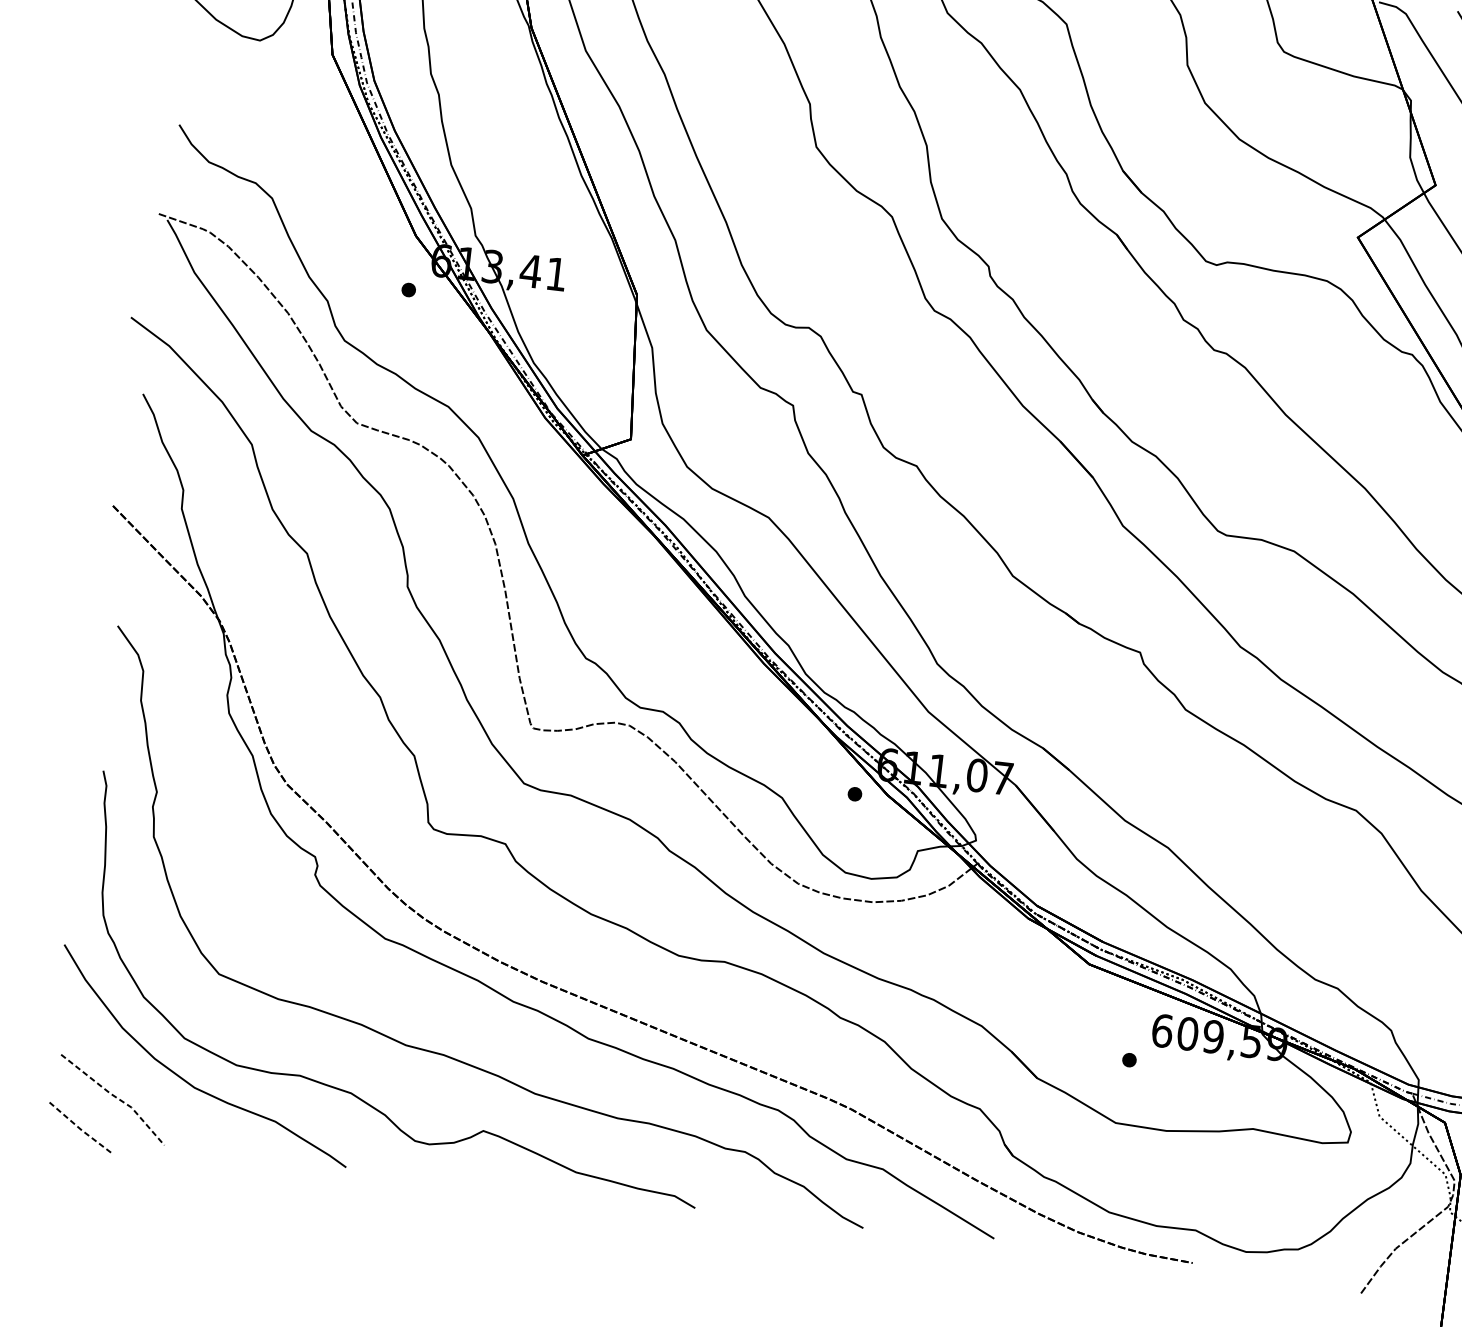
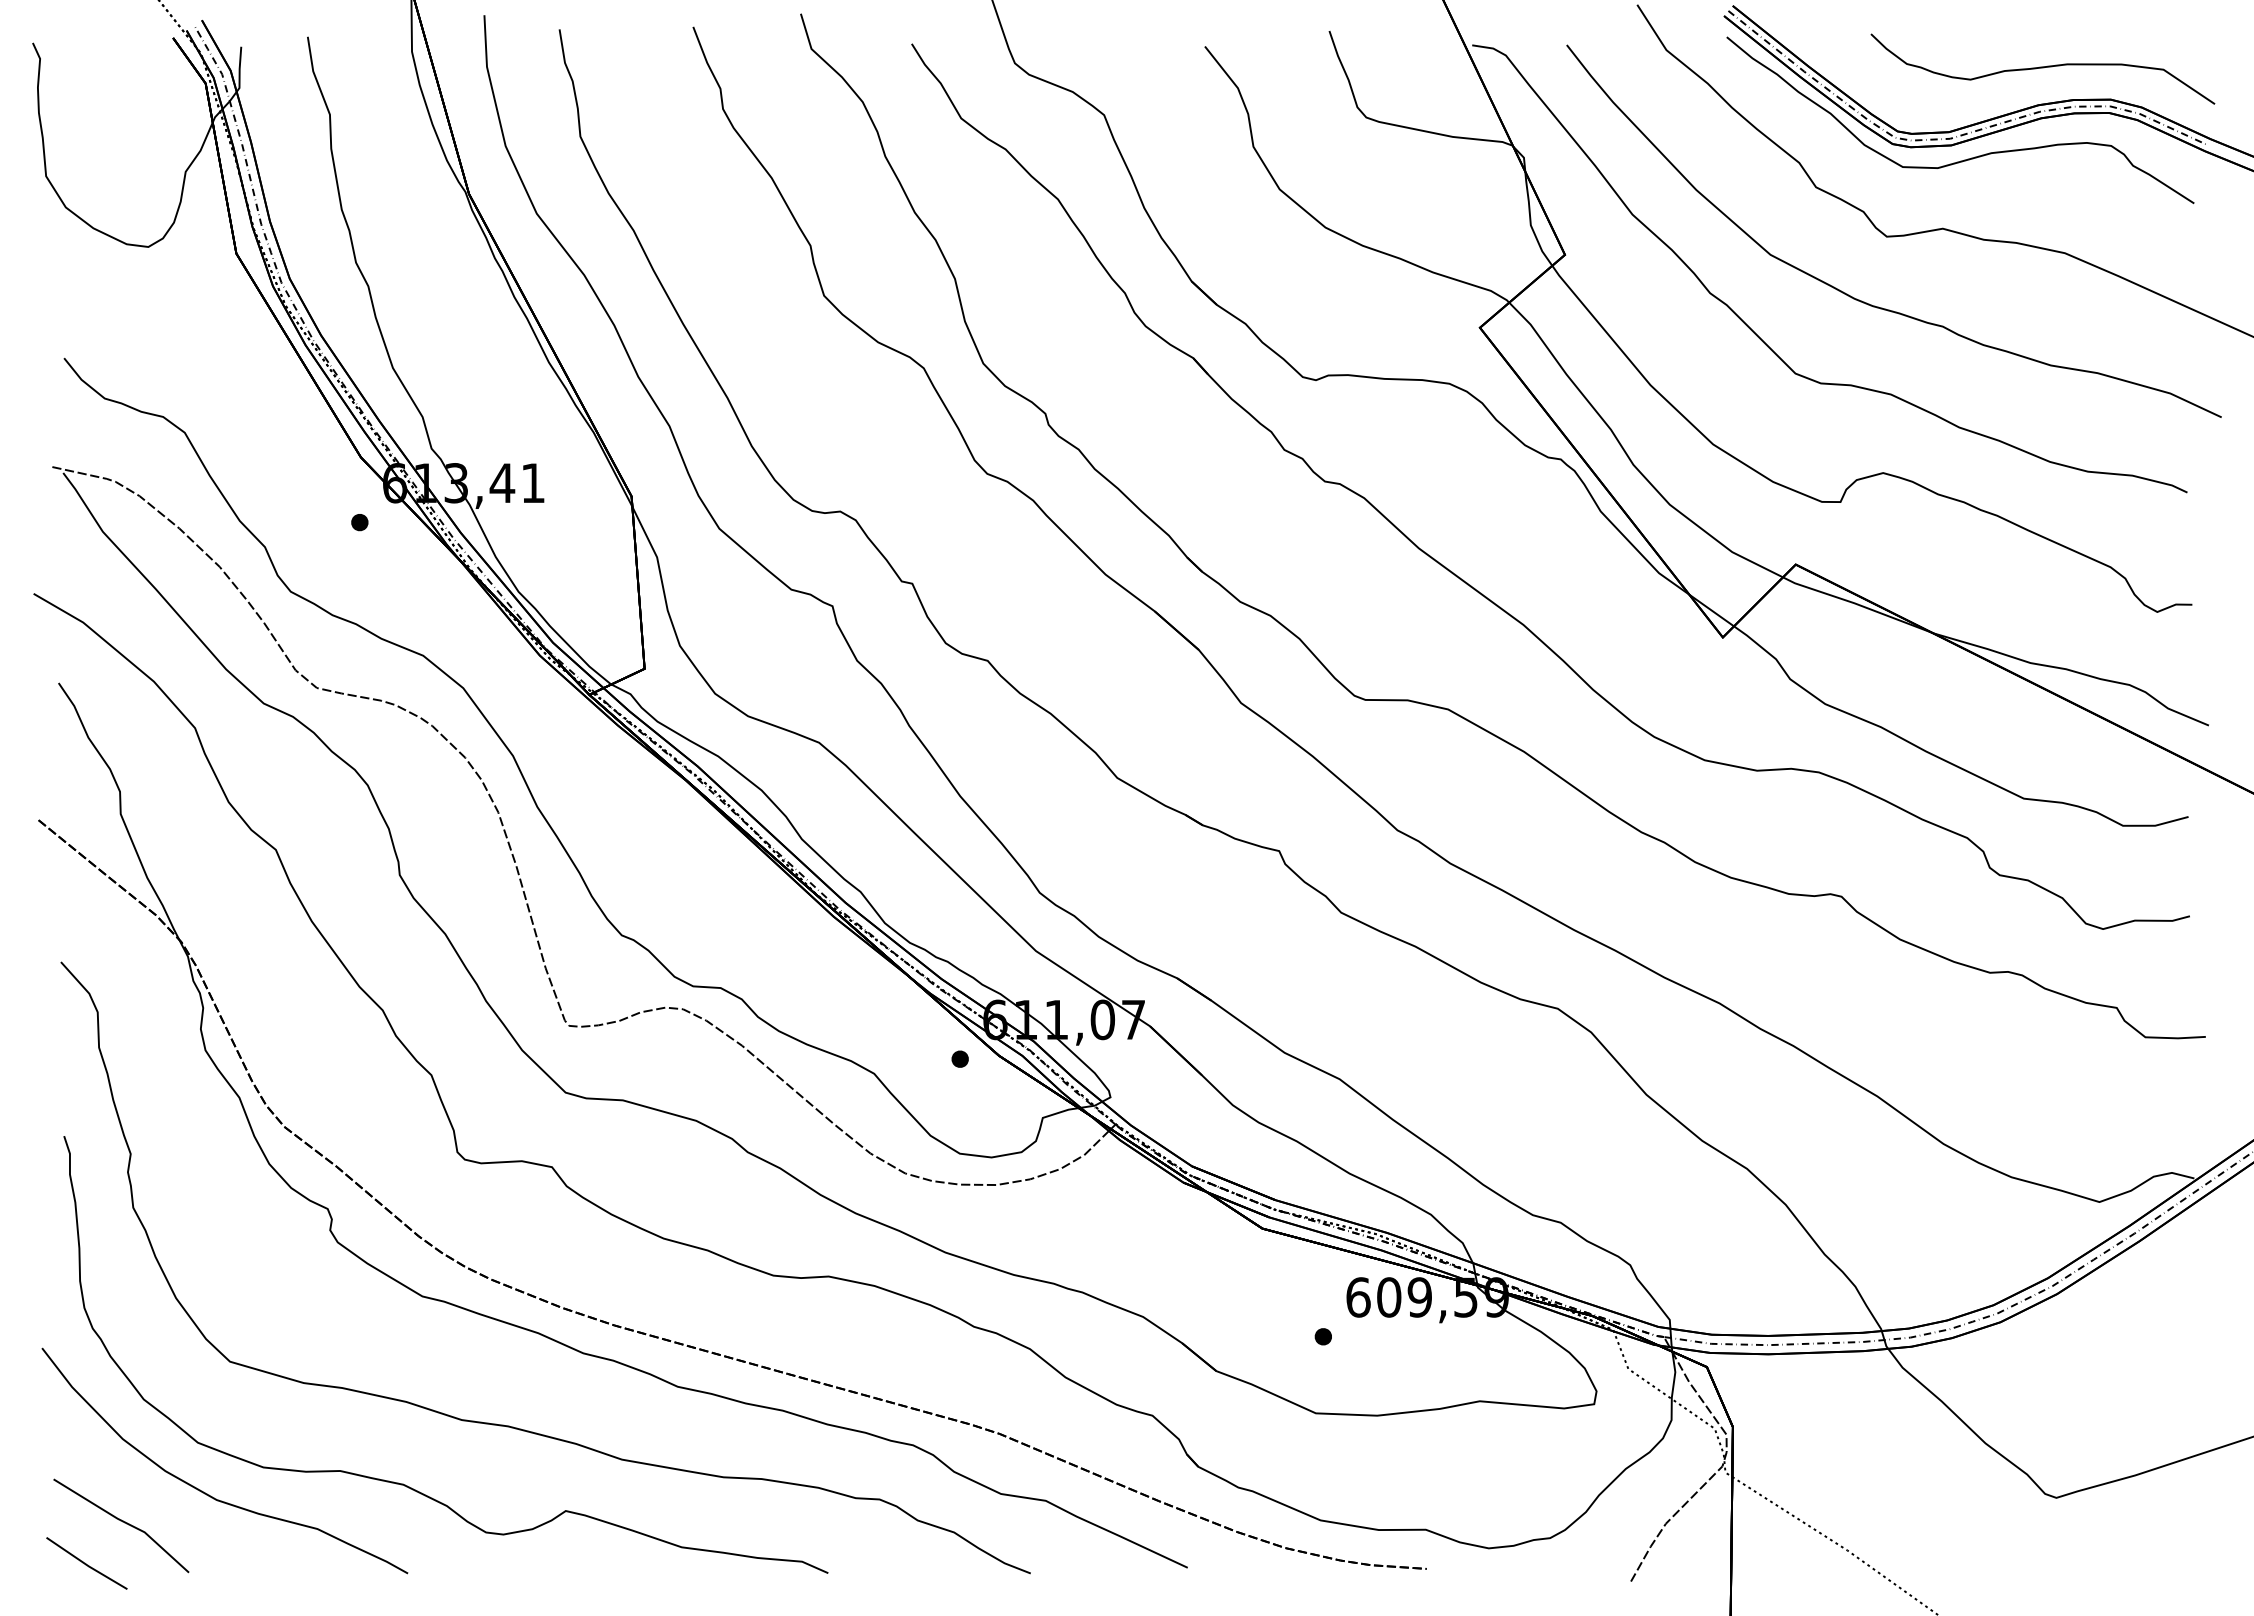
line: (115, 1097) -> (124, 1522), dashed -> solid
line: (80, 1128) -> (86, 1564), dashed -> solid

